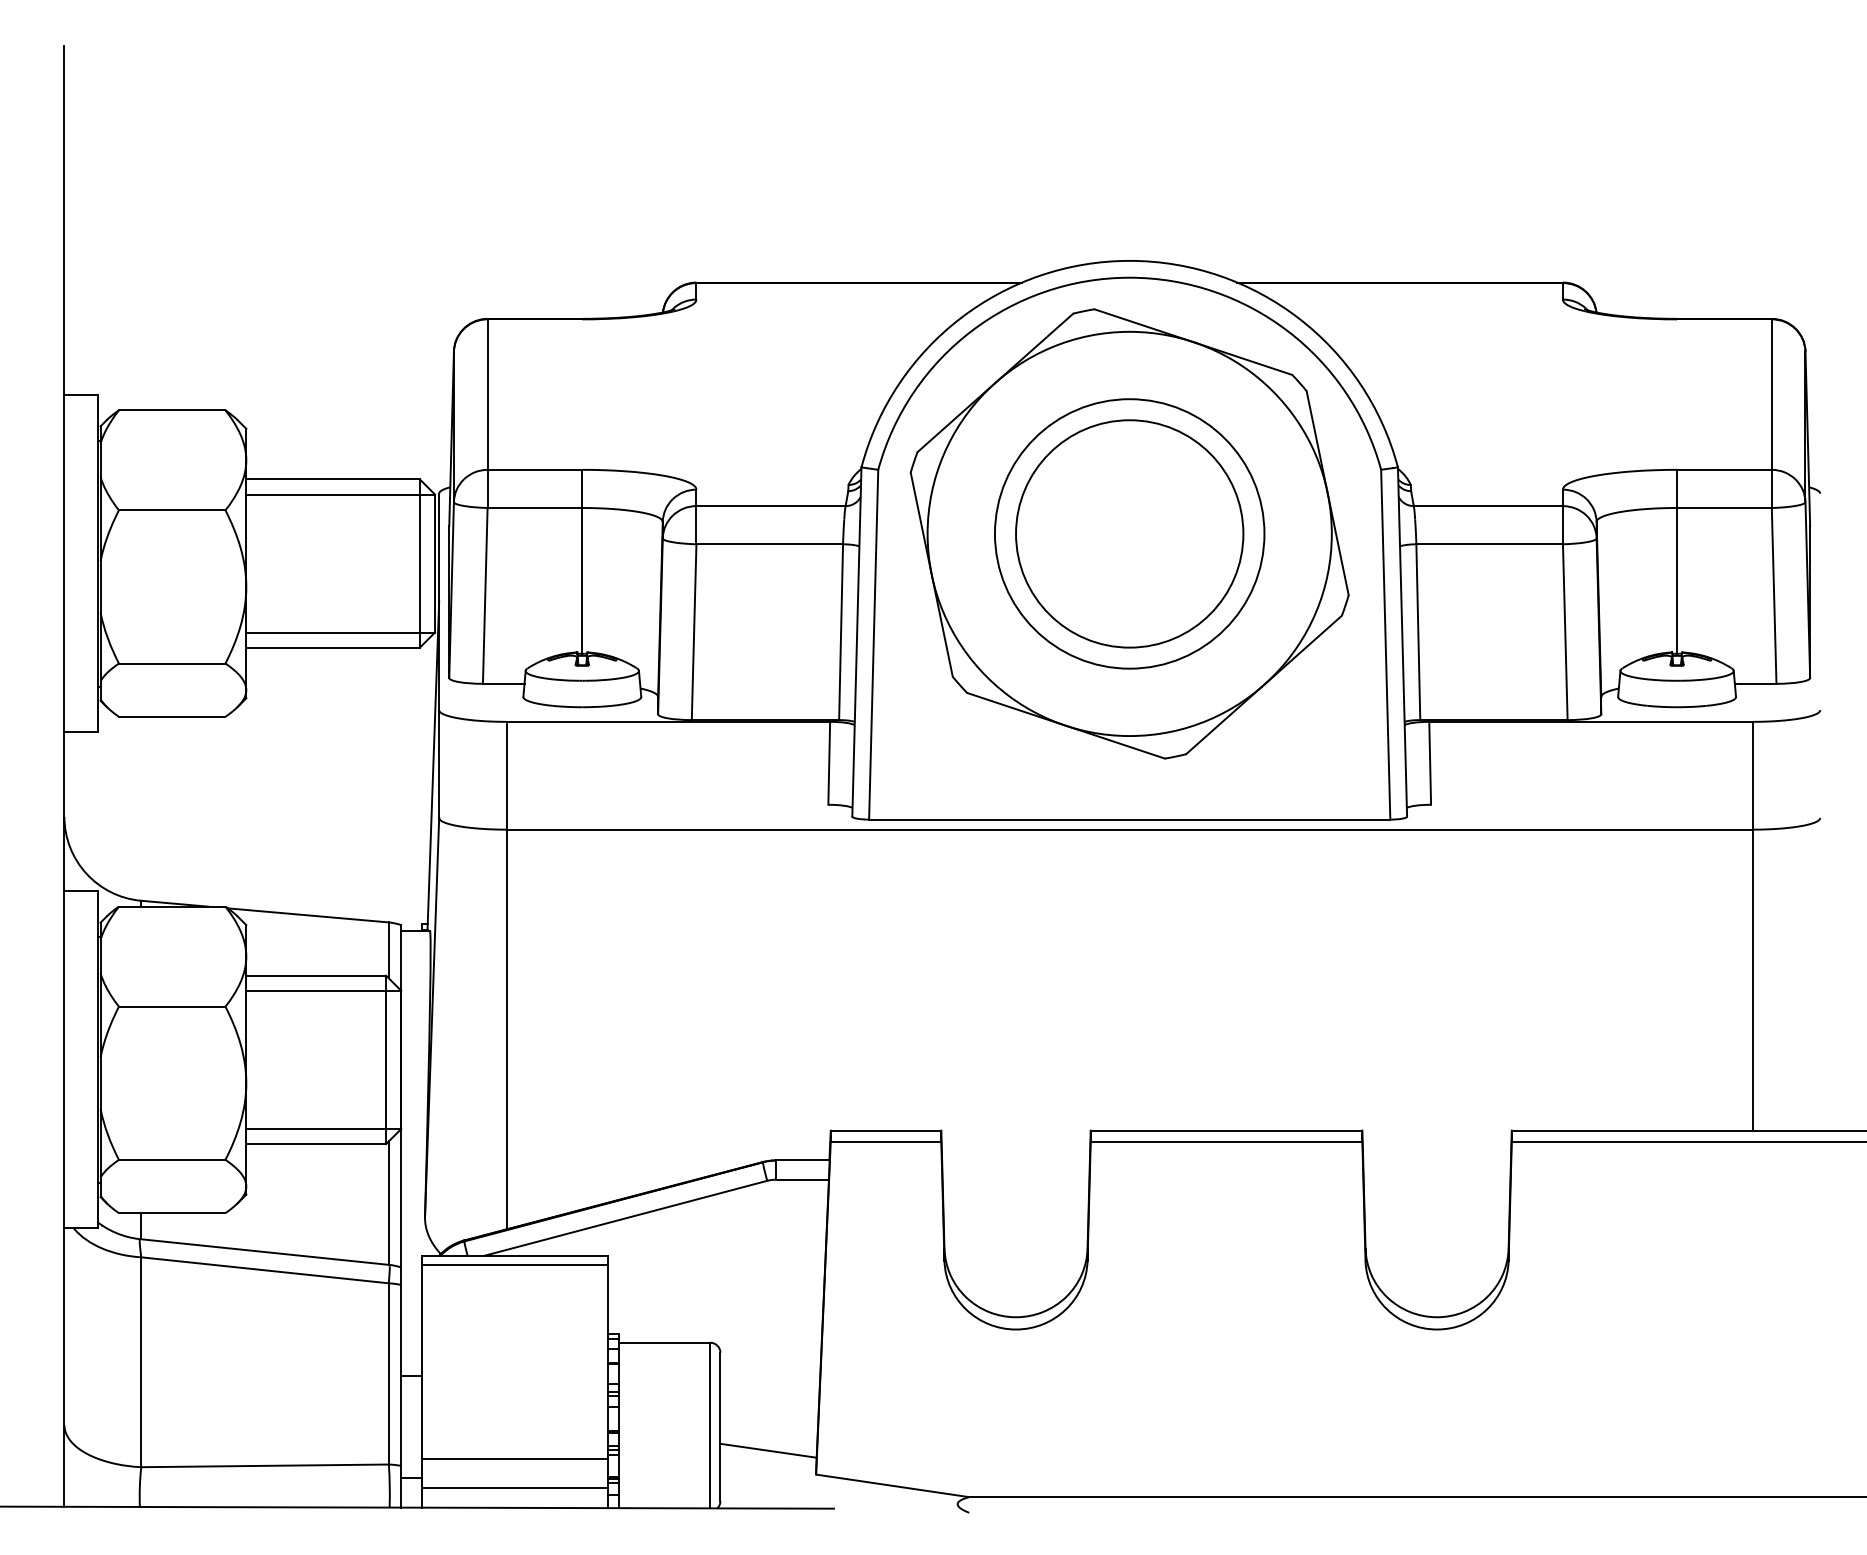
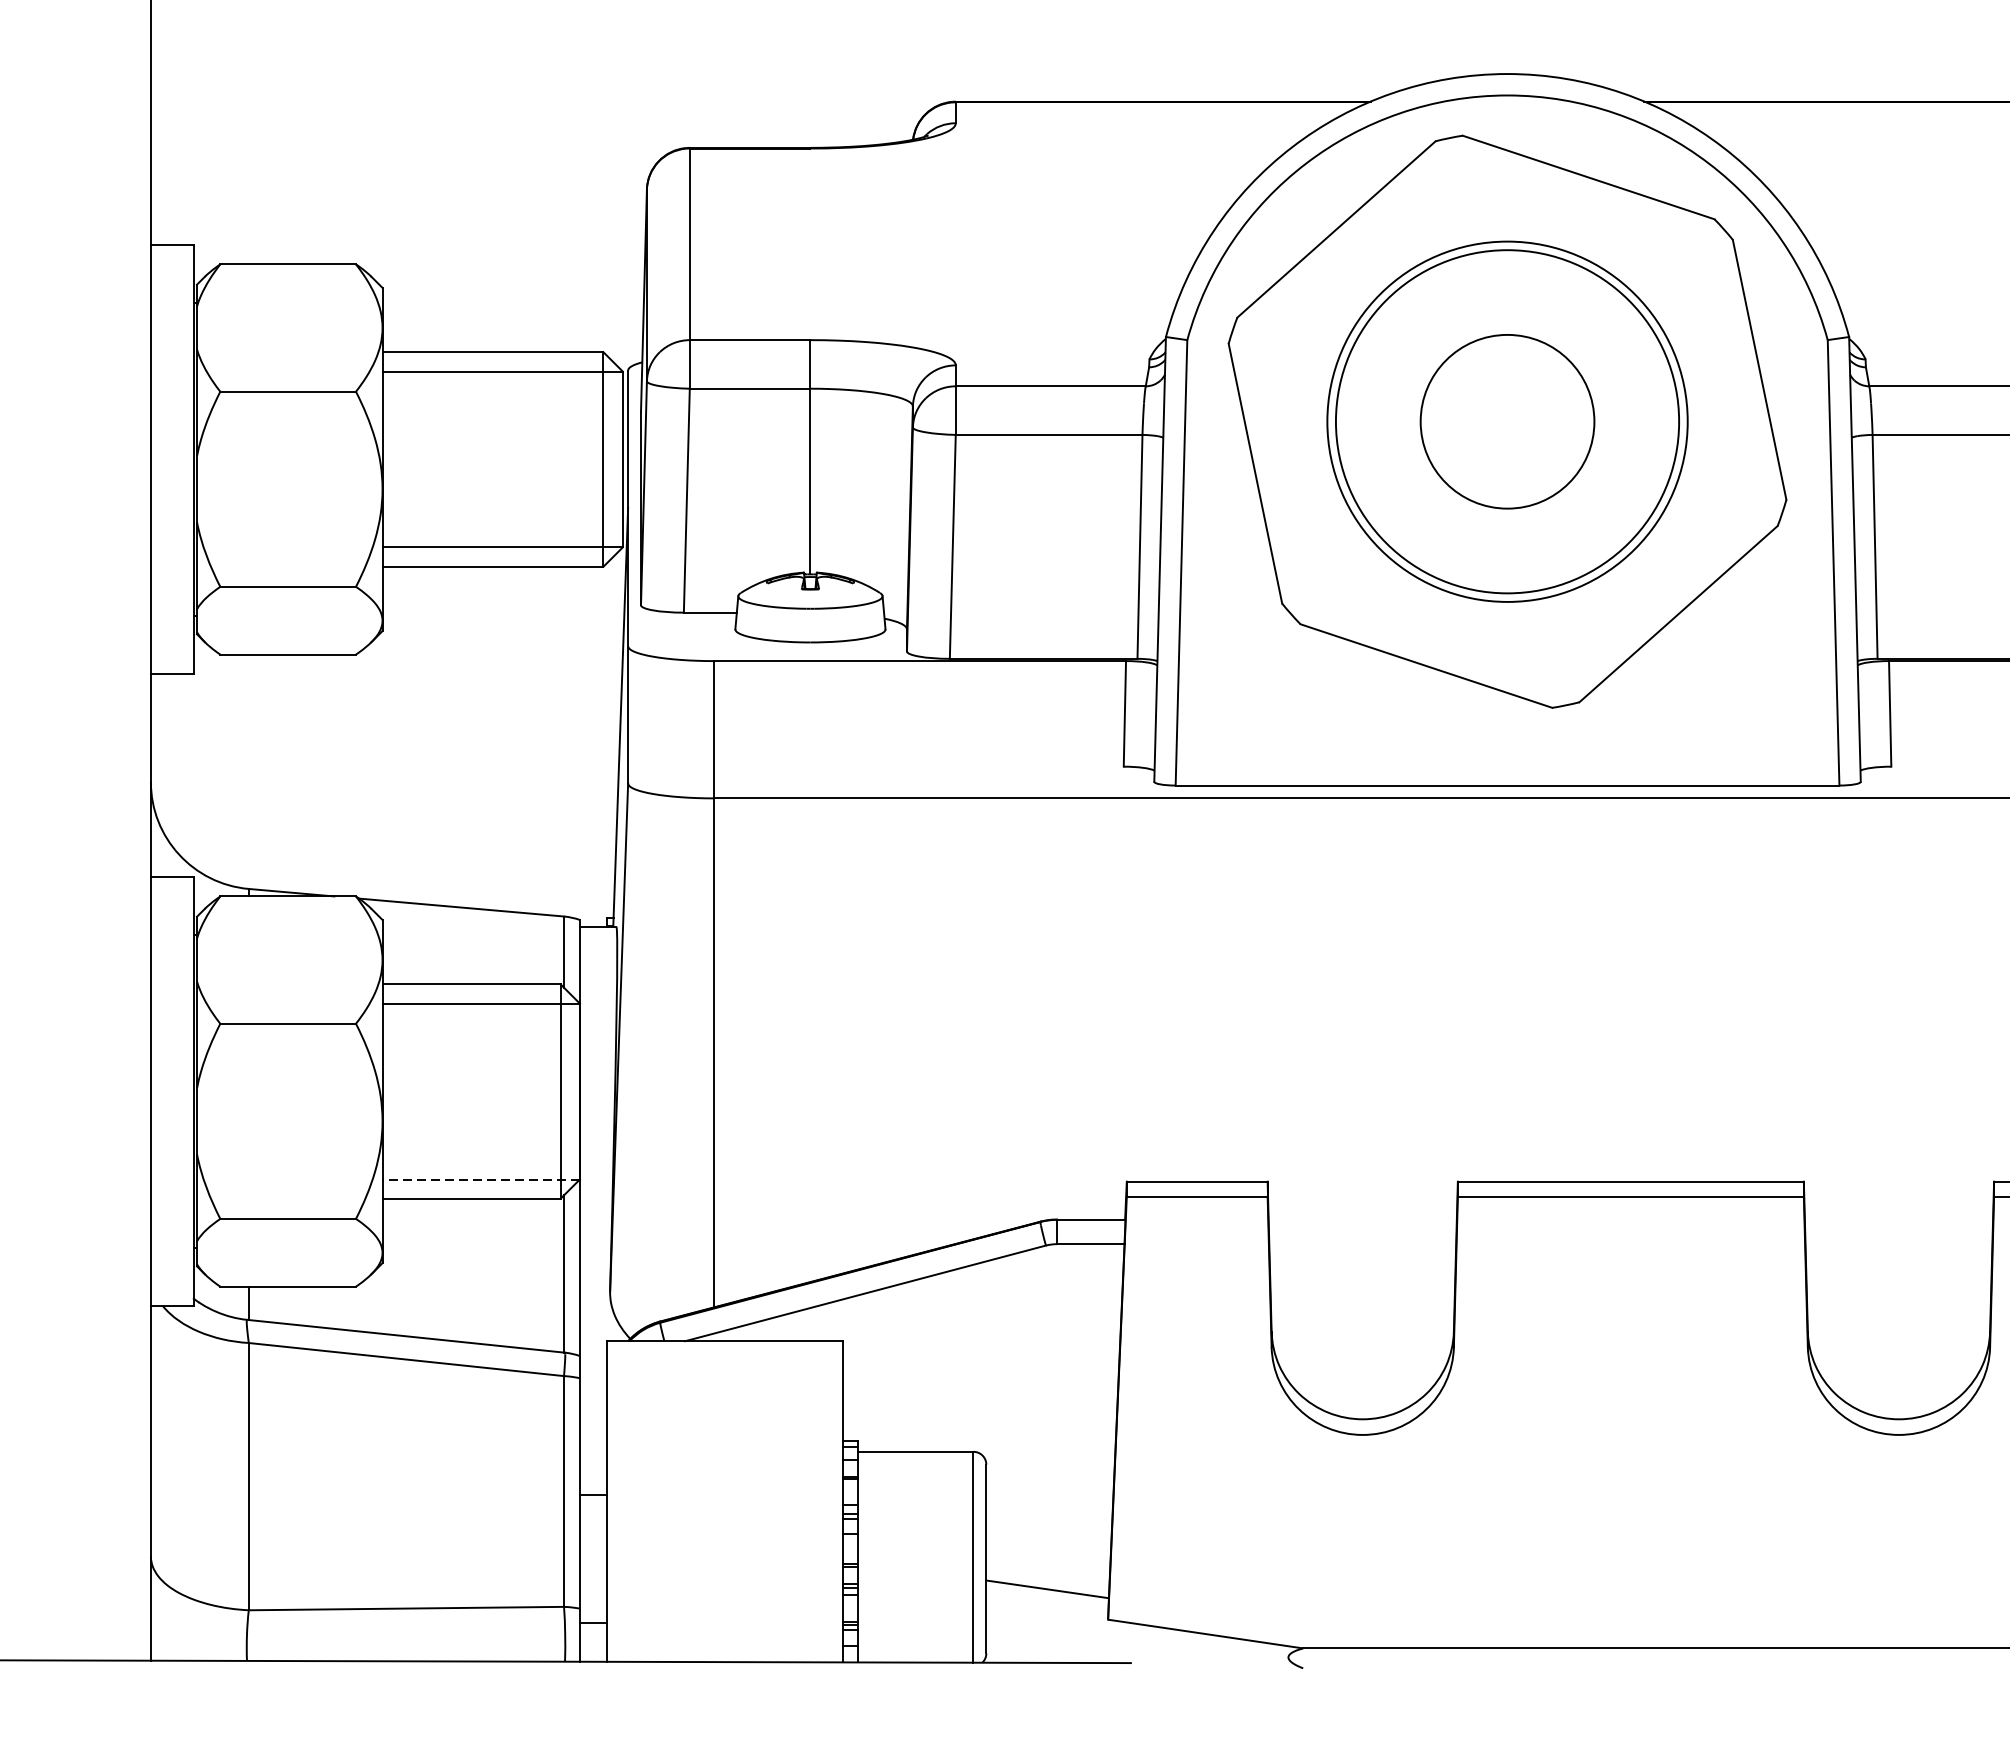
circle: (1129, 533) -> (1507, 421), size x0.6
circle: (1129, 533) -> (1507, 421), size x0.7
line: (323, 1128) -> (480, 1178), solid -> dashed
line: (514, 1265) -> (724, 1353), removed
line: (514, 1459) -> (724, 1600), removed
line: (514, 1488) -> (724, 1637), removed

